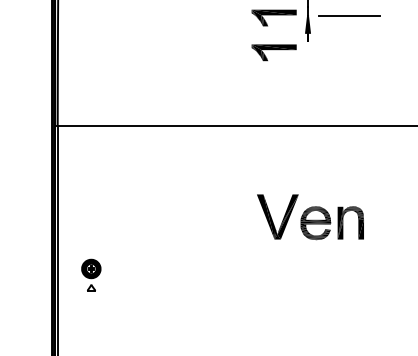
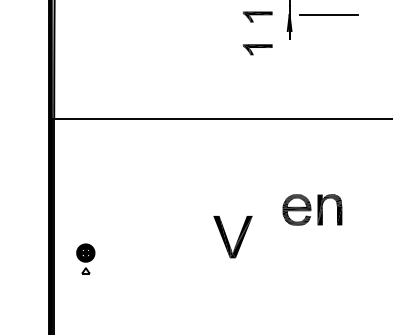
part: (273, 17) -> (257, 16), size x0.7
part: (273, 52) -> (257, 49), size x0.7
part: (277, 216) -> (232, 236), moved

